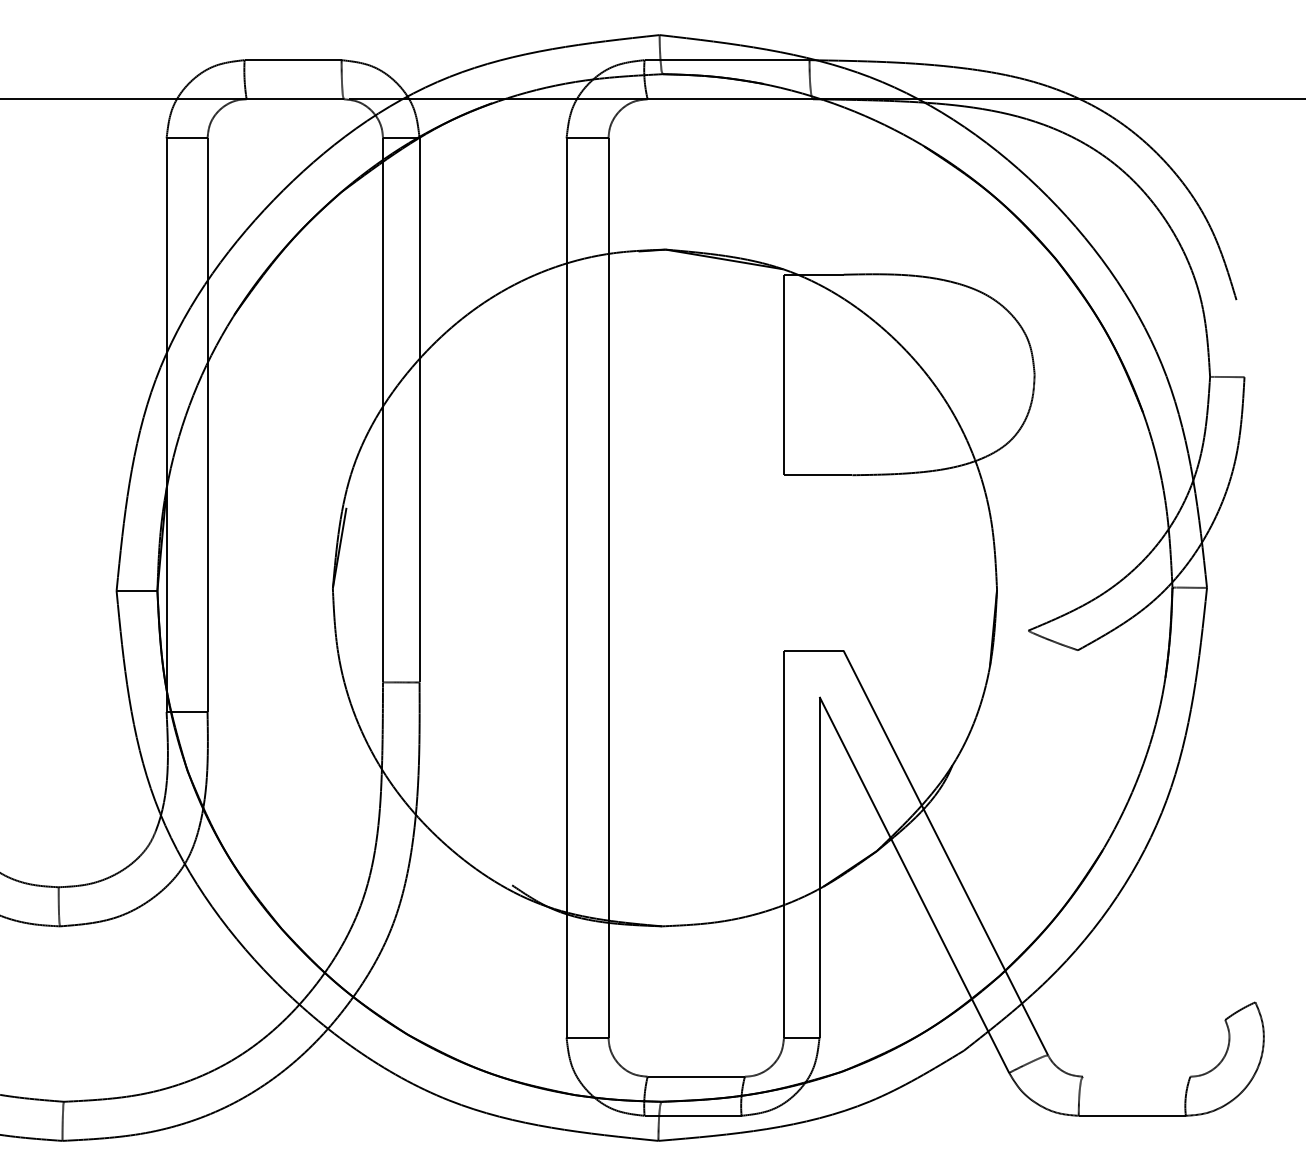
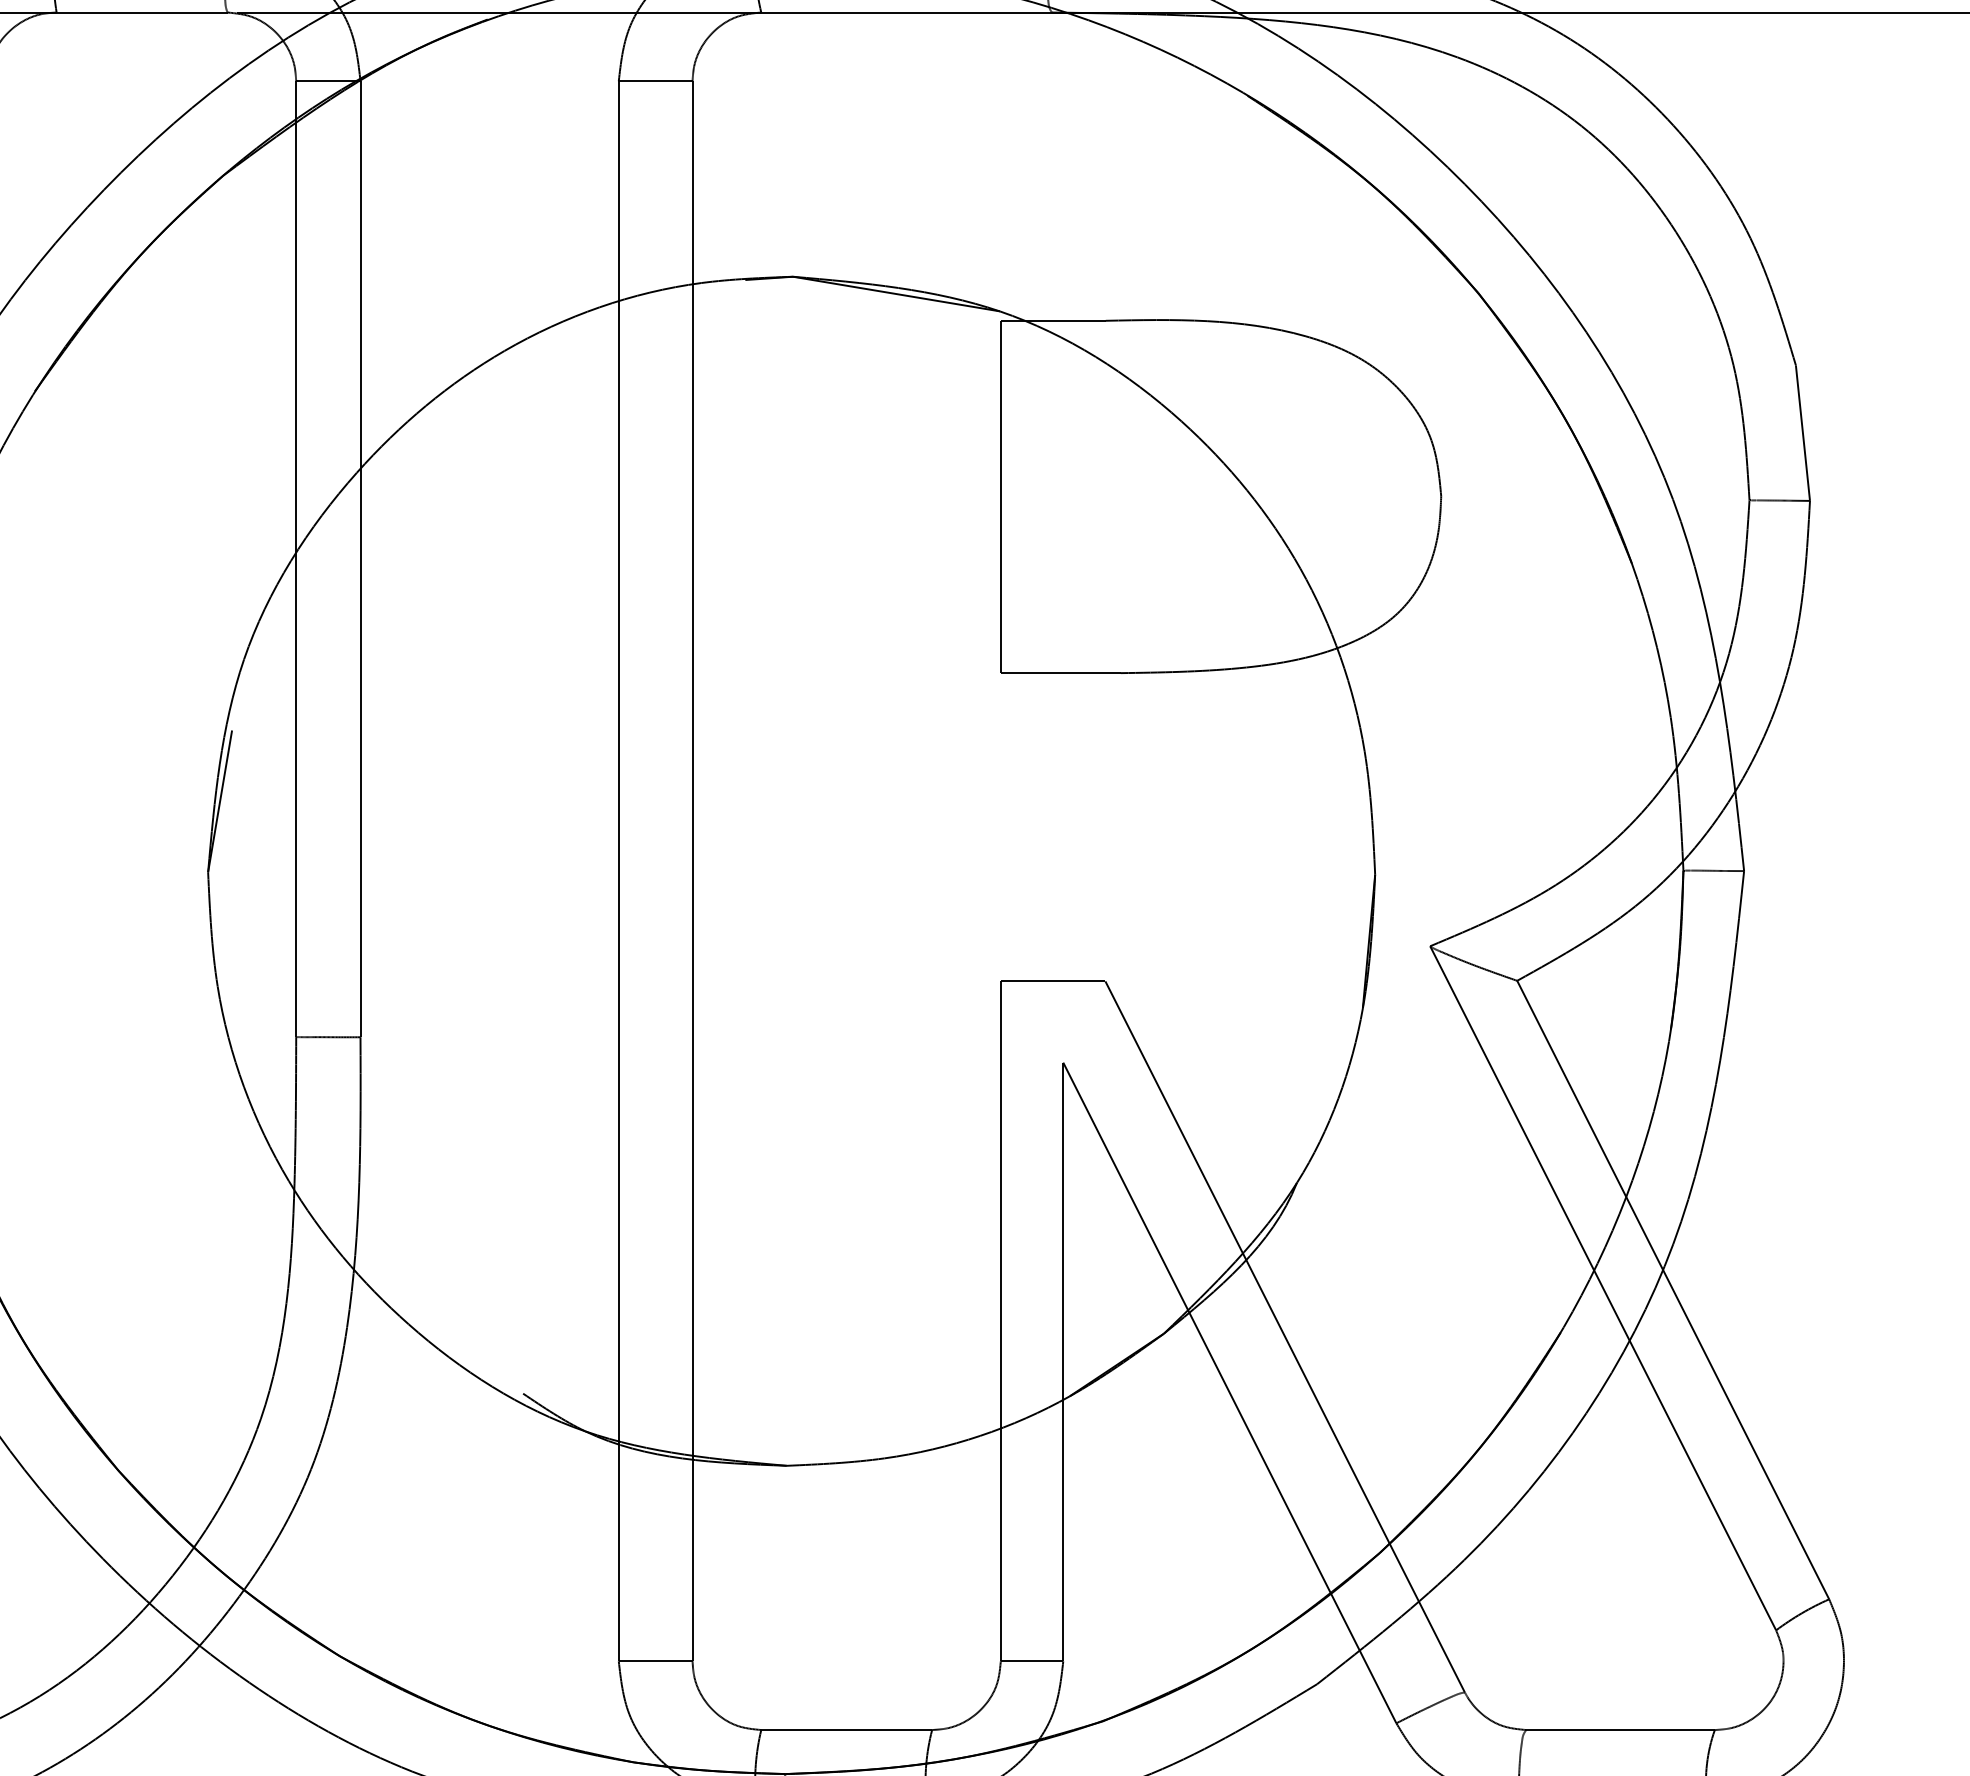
line: (1240, 338) -> (1802, 432), added
line: (1126, 824) -> (1602, 1286), added
line: (1166, 826) -> (1672, 1290), added
line: (1136, 1076) -> (1620, 1729), added

